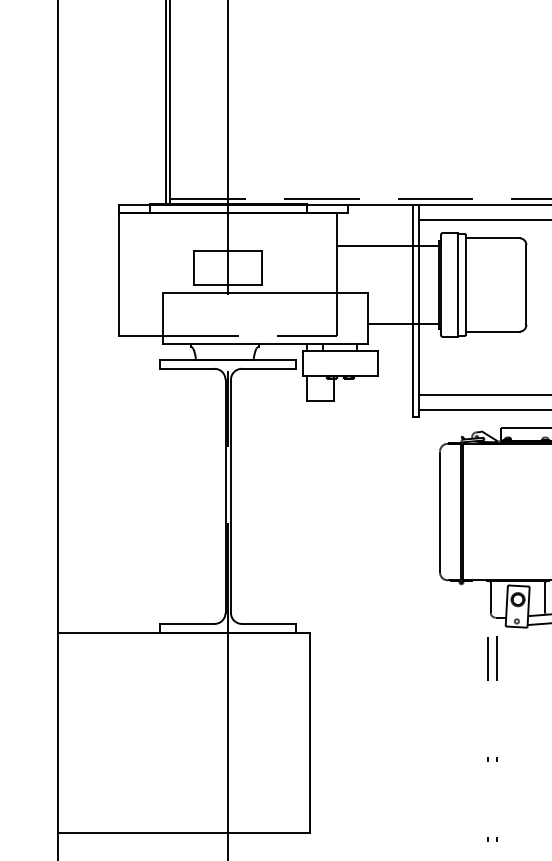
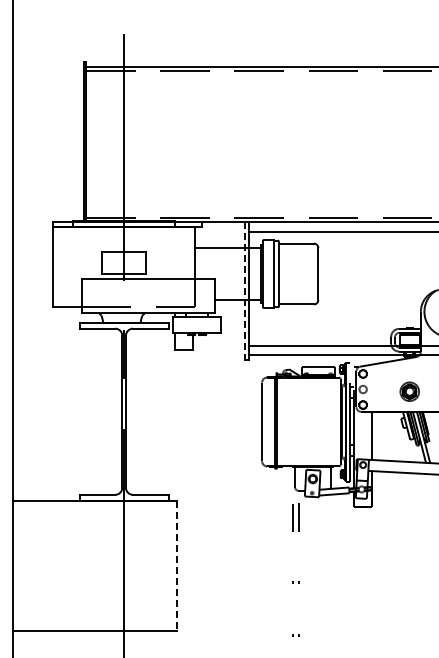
line: (413, 310) -> (244, 290), solid -> dashed
line: (310, 733) -> (177, 566), solid -> dashed

